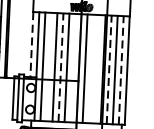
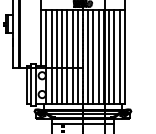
line: (32, 45) -> (41, 38), dashed -> solid
line: (48, 66) -> (56, 56), added
line: (61, 67) -> (67, 56), dashed -> solid
line: (72, 67) -> (77, 56), added
line: (91, 68) -> (93, 56), added
line: (97, 68) -> (98, 56), added
line: (109, 69) -> (109, 56), dashed -> solid
line: (121, 69) -> (119, 56), dashed -> solid

